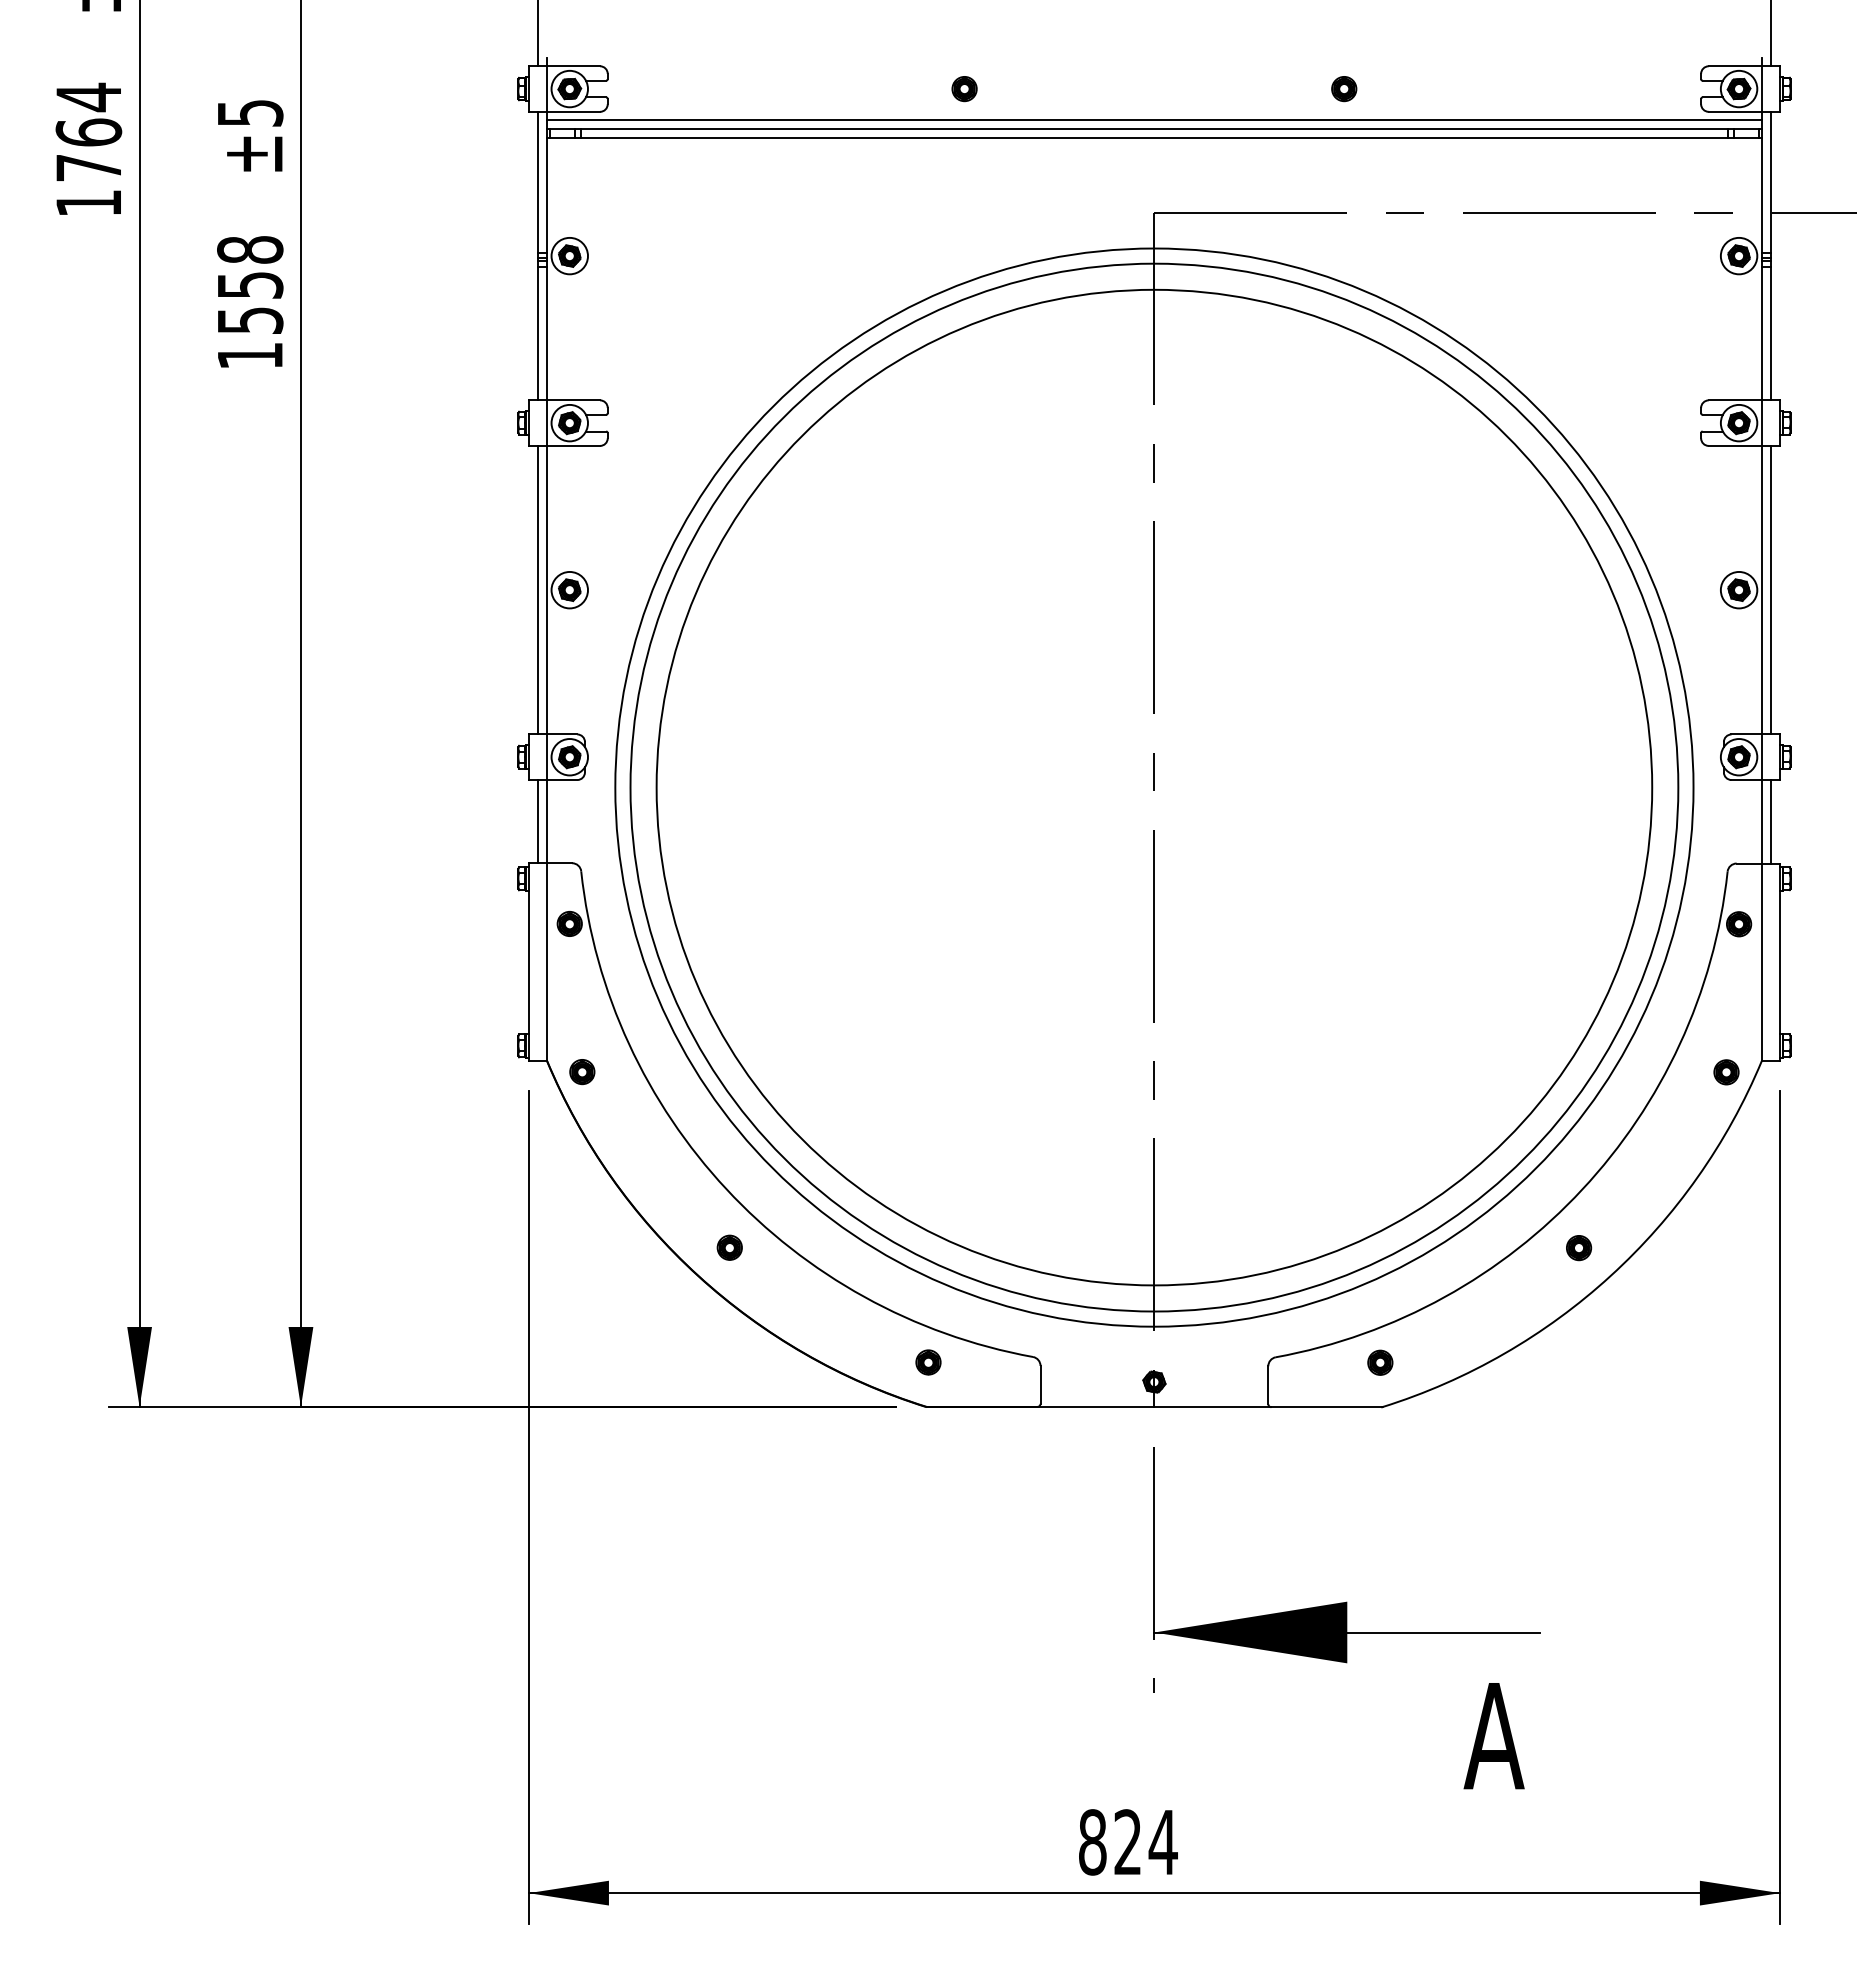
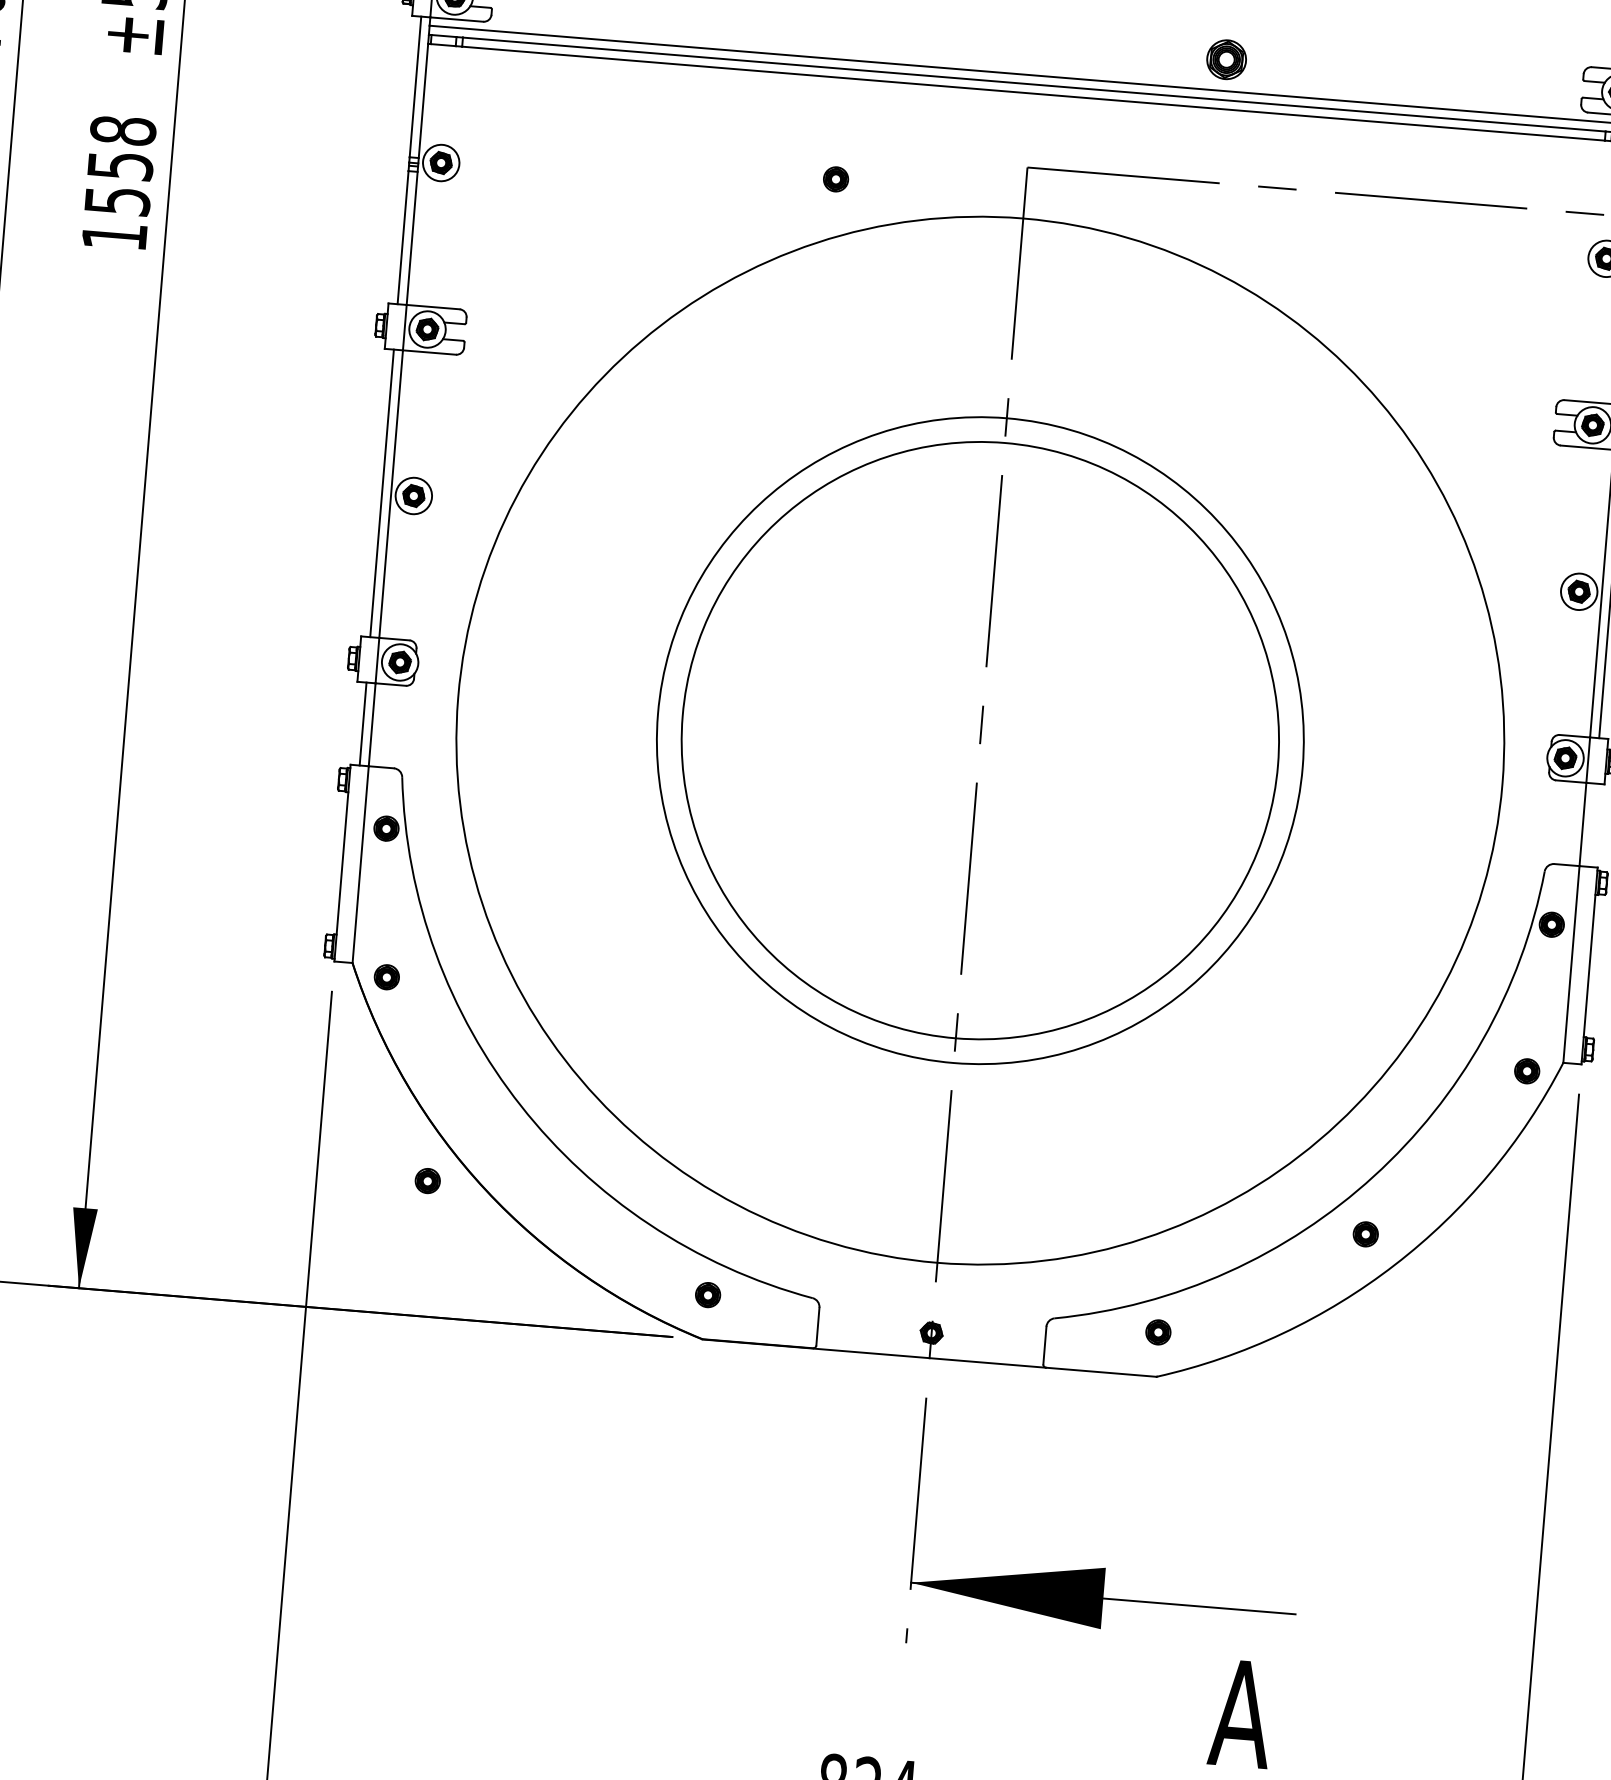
part: (964, 89) -> (835, 179), moved
part: (1344, 89) -> (1226, 60), size x1.6
circle: (1154, 787) -> (980, 740), size x0.6
circle: (1154, 787) -> (980, 740), size x0.6
line: (1770, 821) -> (1591, 824), removed
part: (729, 1247) -> (427, 1180), moved

